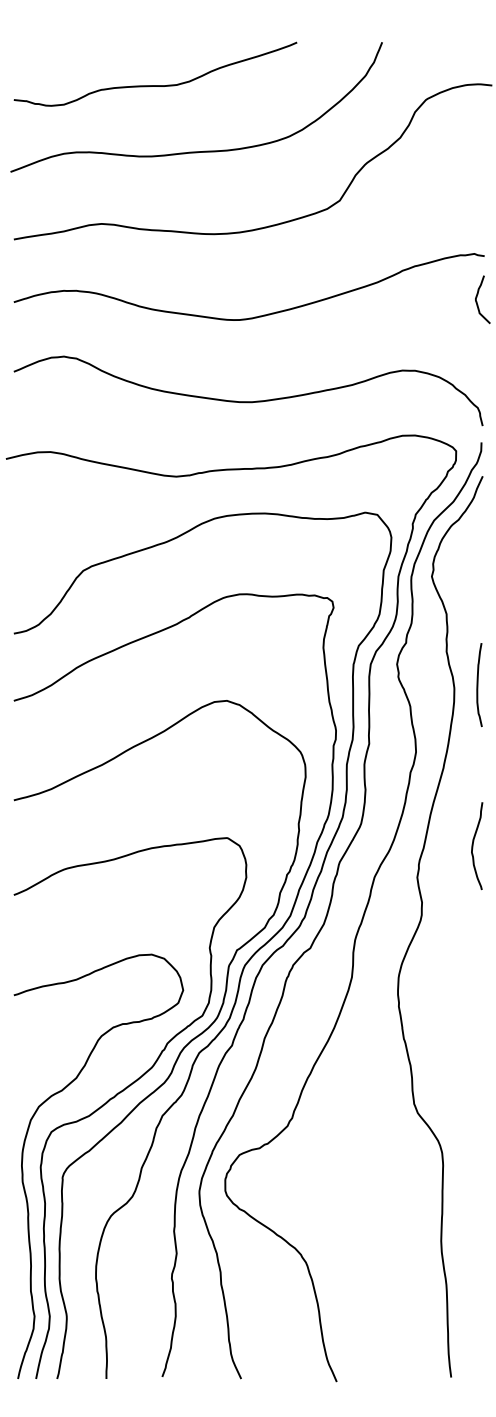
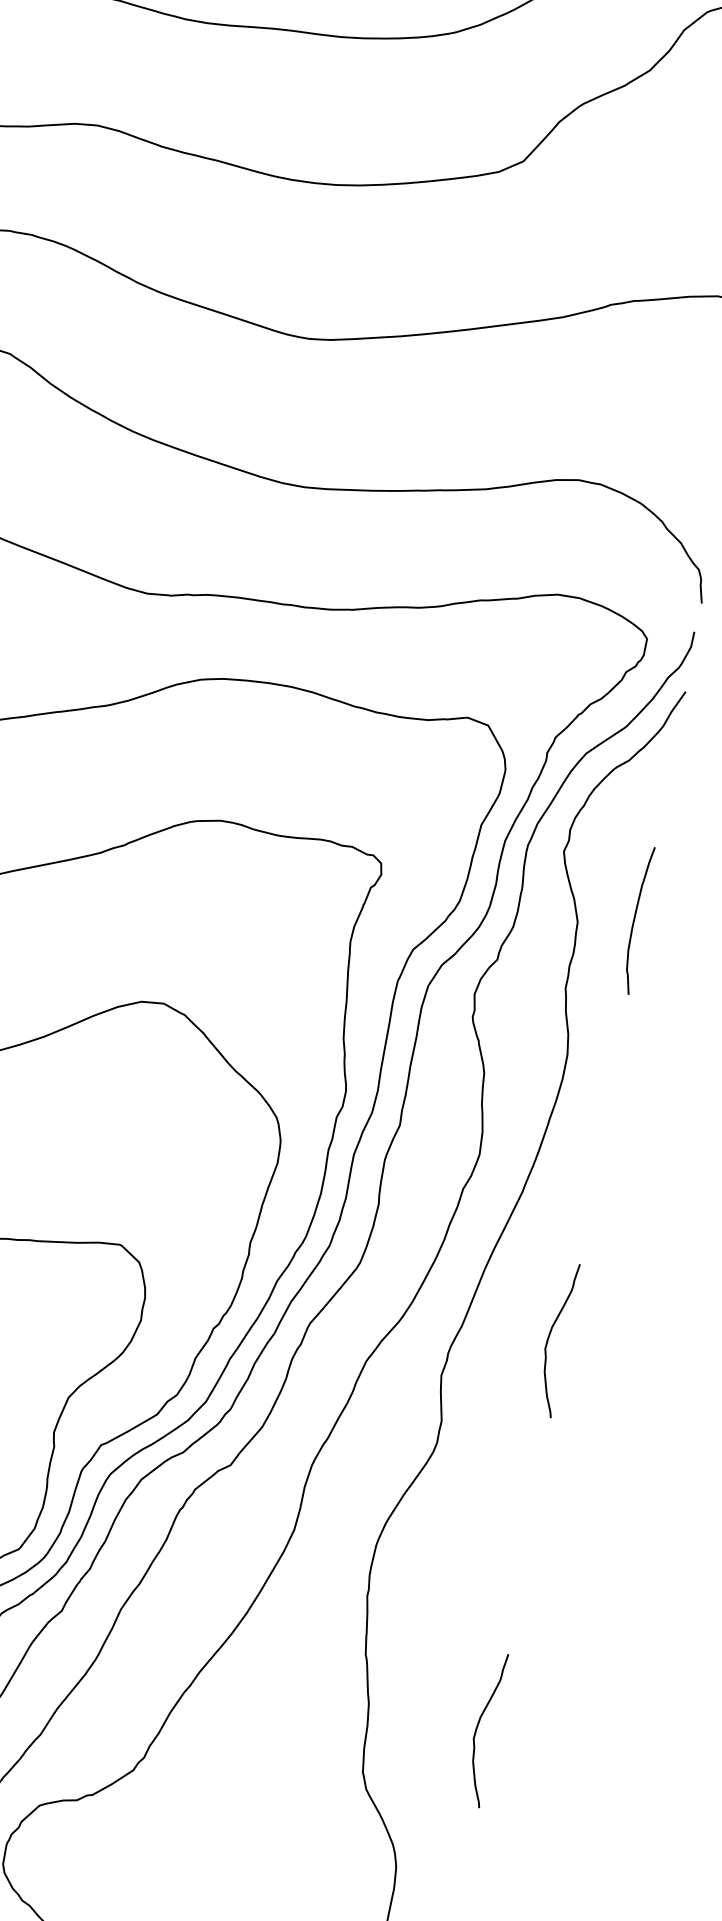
curve: (478, 685) -> (635, 920), moved
curve: (473, 1068) -> (478, 1729), added

